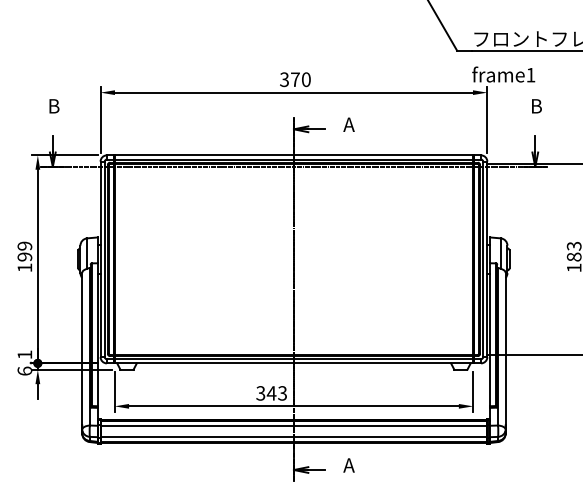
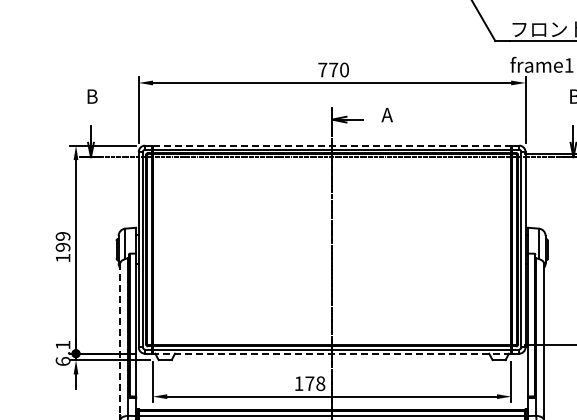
text: (284, 79) -> (322, 69), 370 -> 770
line: (294, 155) -> (332, 145), solid -> dashed
line: (82, 348) -> (120, 338), solid -> dashed
line: (293, 363) -> (331, 353), solid -> dashed
text: (271, 393) -> (309, 383), 343 -> 178

